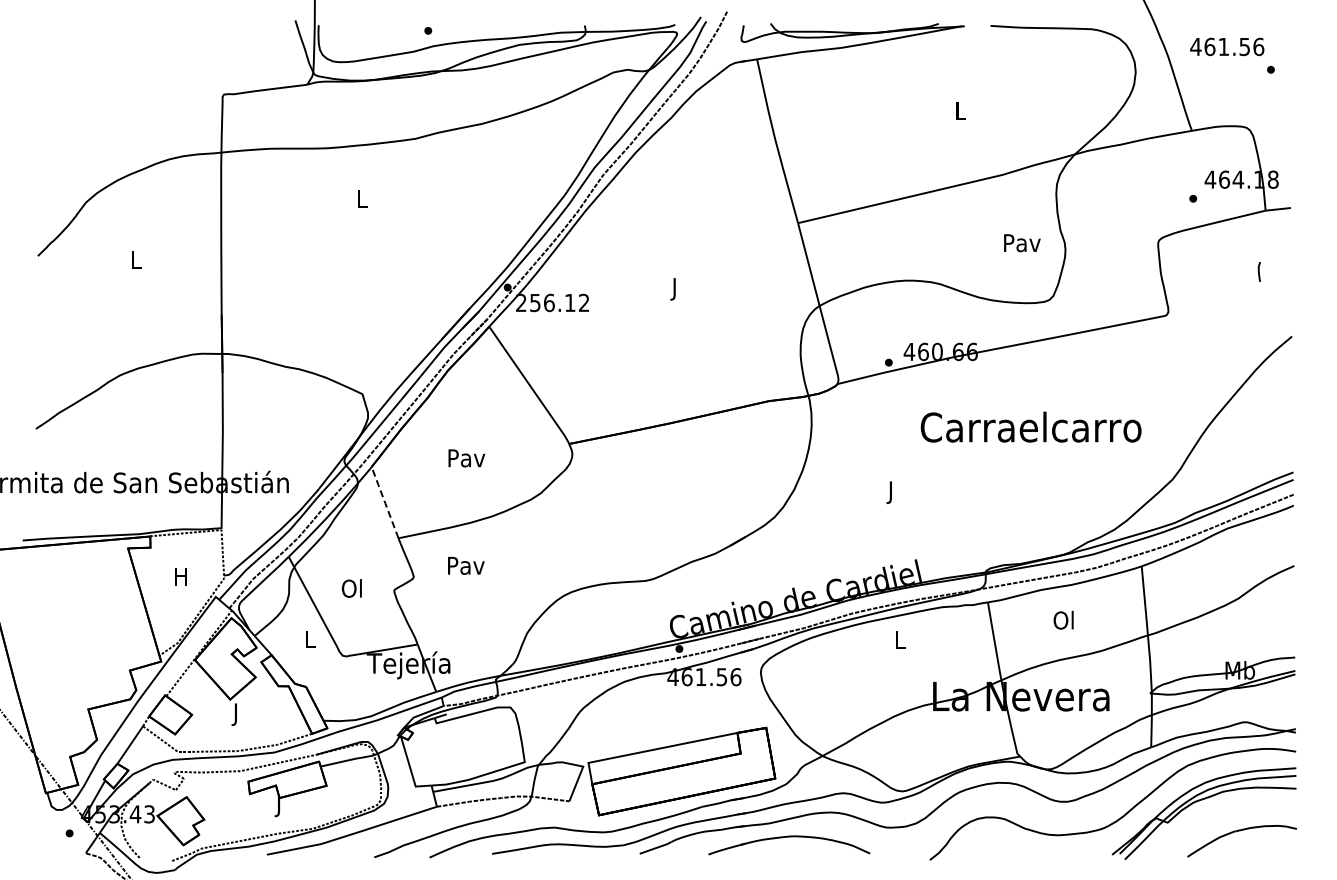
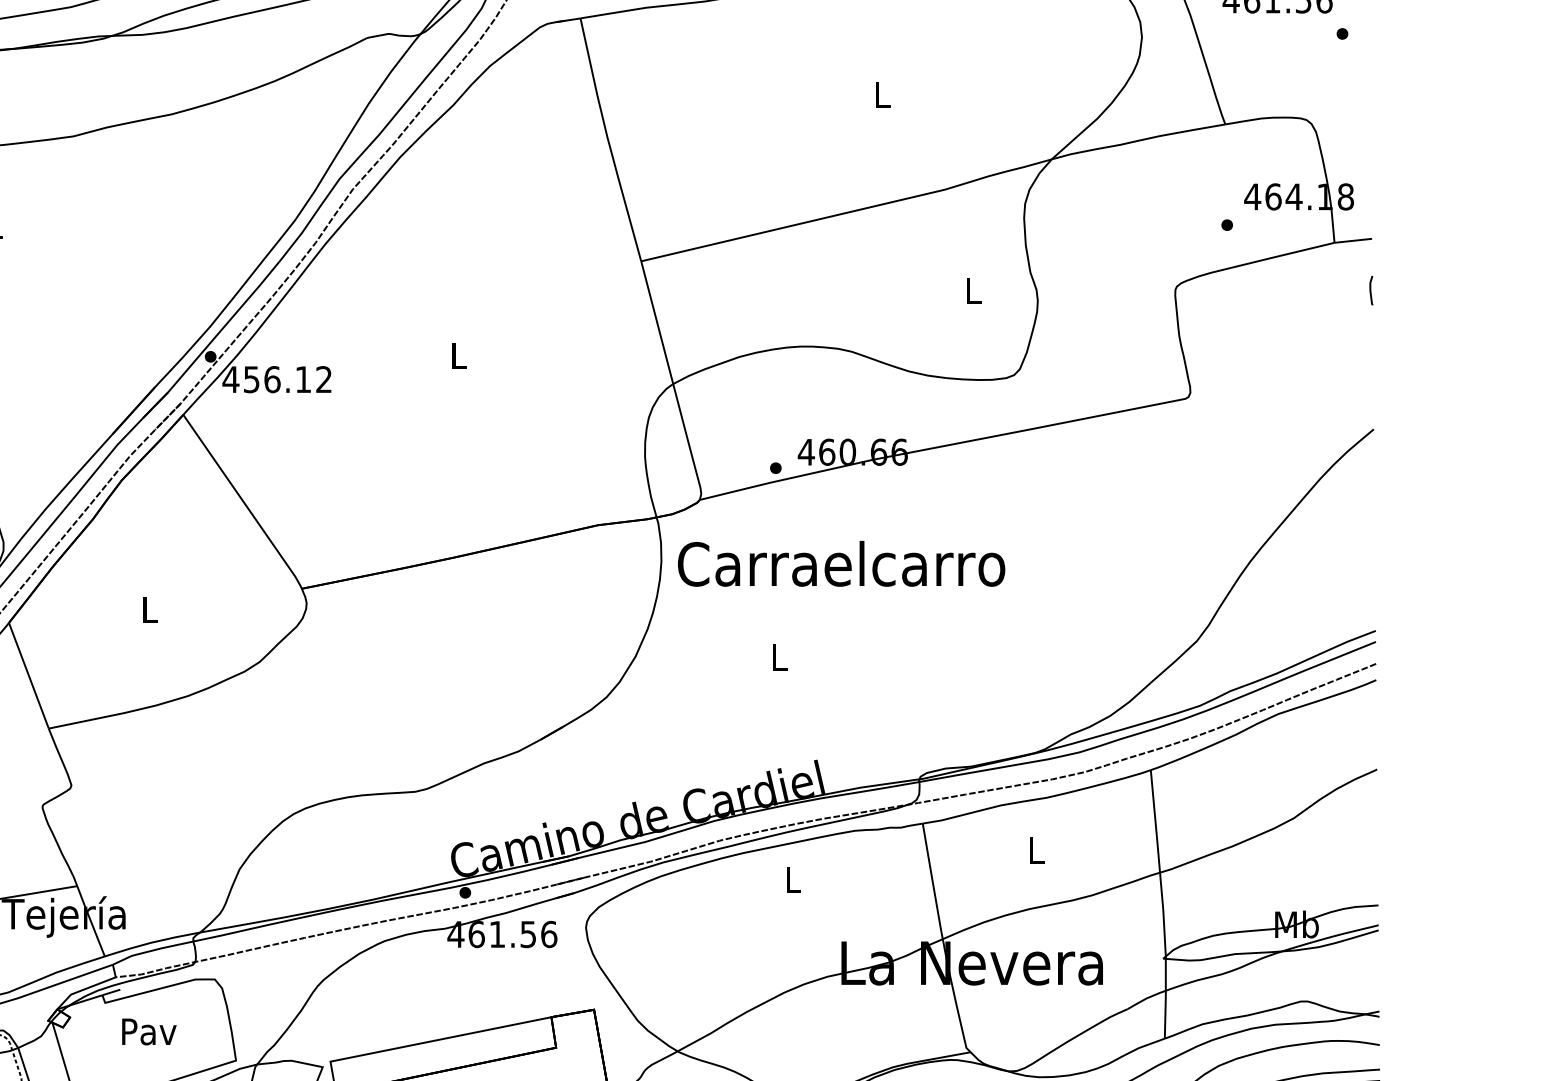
text: (1022, 243) -> (974, 291), Pav -> L
line: (1258, 271) -> (1369, 289), moved
text: (675, 289) -> (459, 359), J -> L
text: (521, 302) -> (231, 378), 256.12 -> 456.12
text: (1030, 426) -> (840, 562), moved
text: (466, 458) -> (149, 610), Pav -> L
text: (891, 492) -> (779, 660), J -> L
line: (385, 503) -> (29, 677), dashed -> solid
text: (466, 565) -> (149, 1031), moved
text: (1063, 619) -> (1034, 849), Ol -> L

